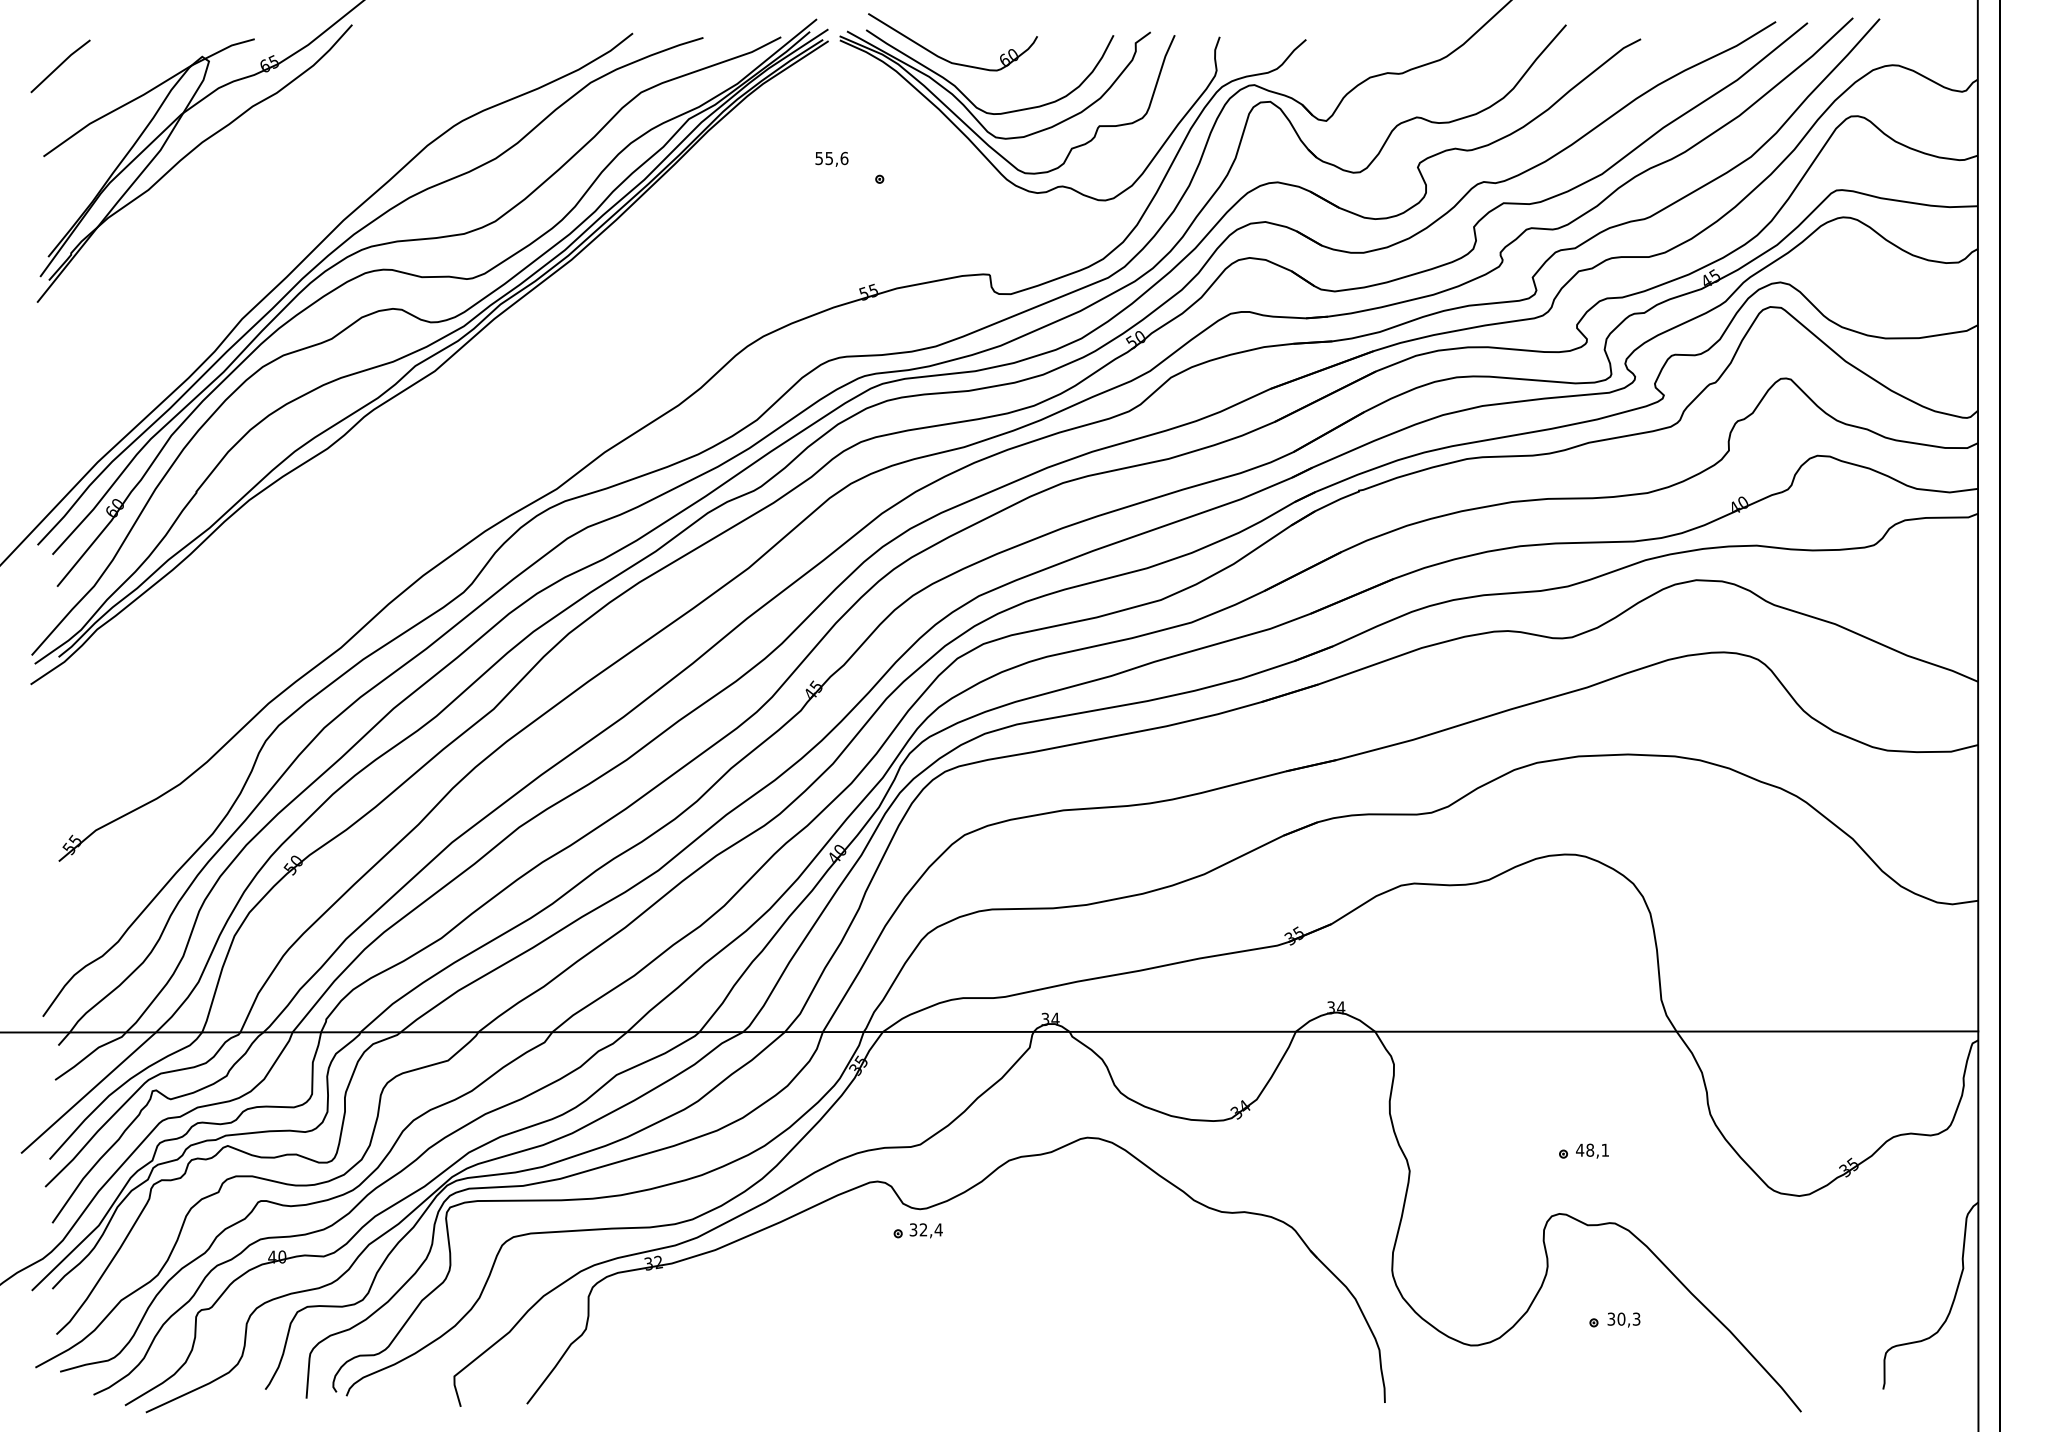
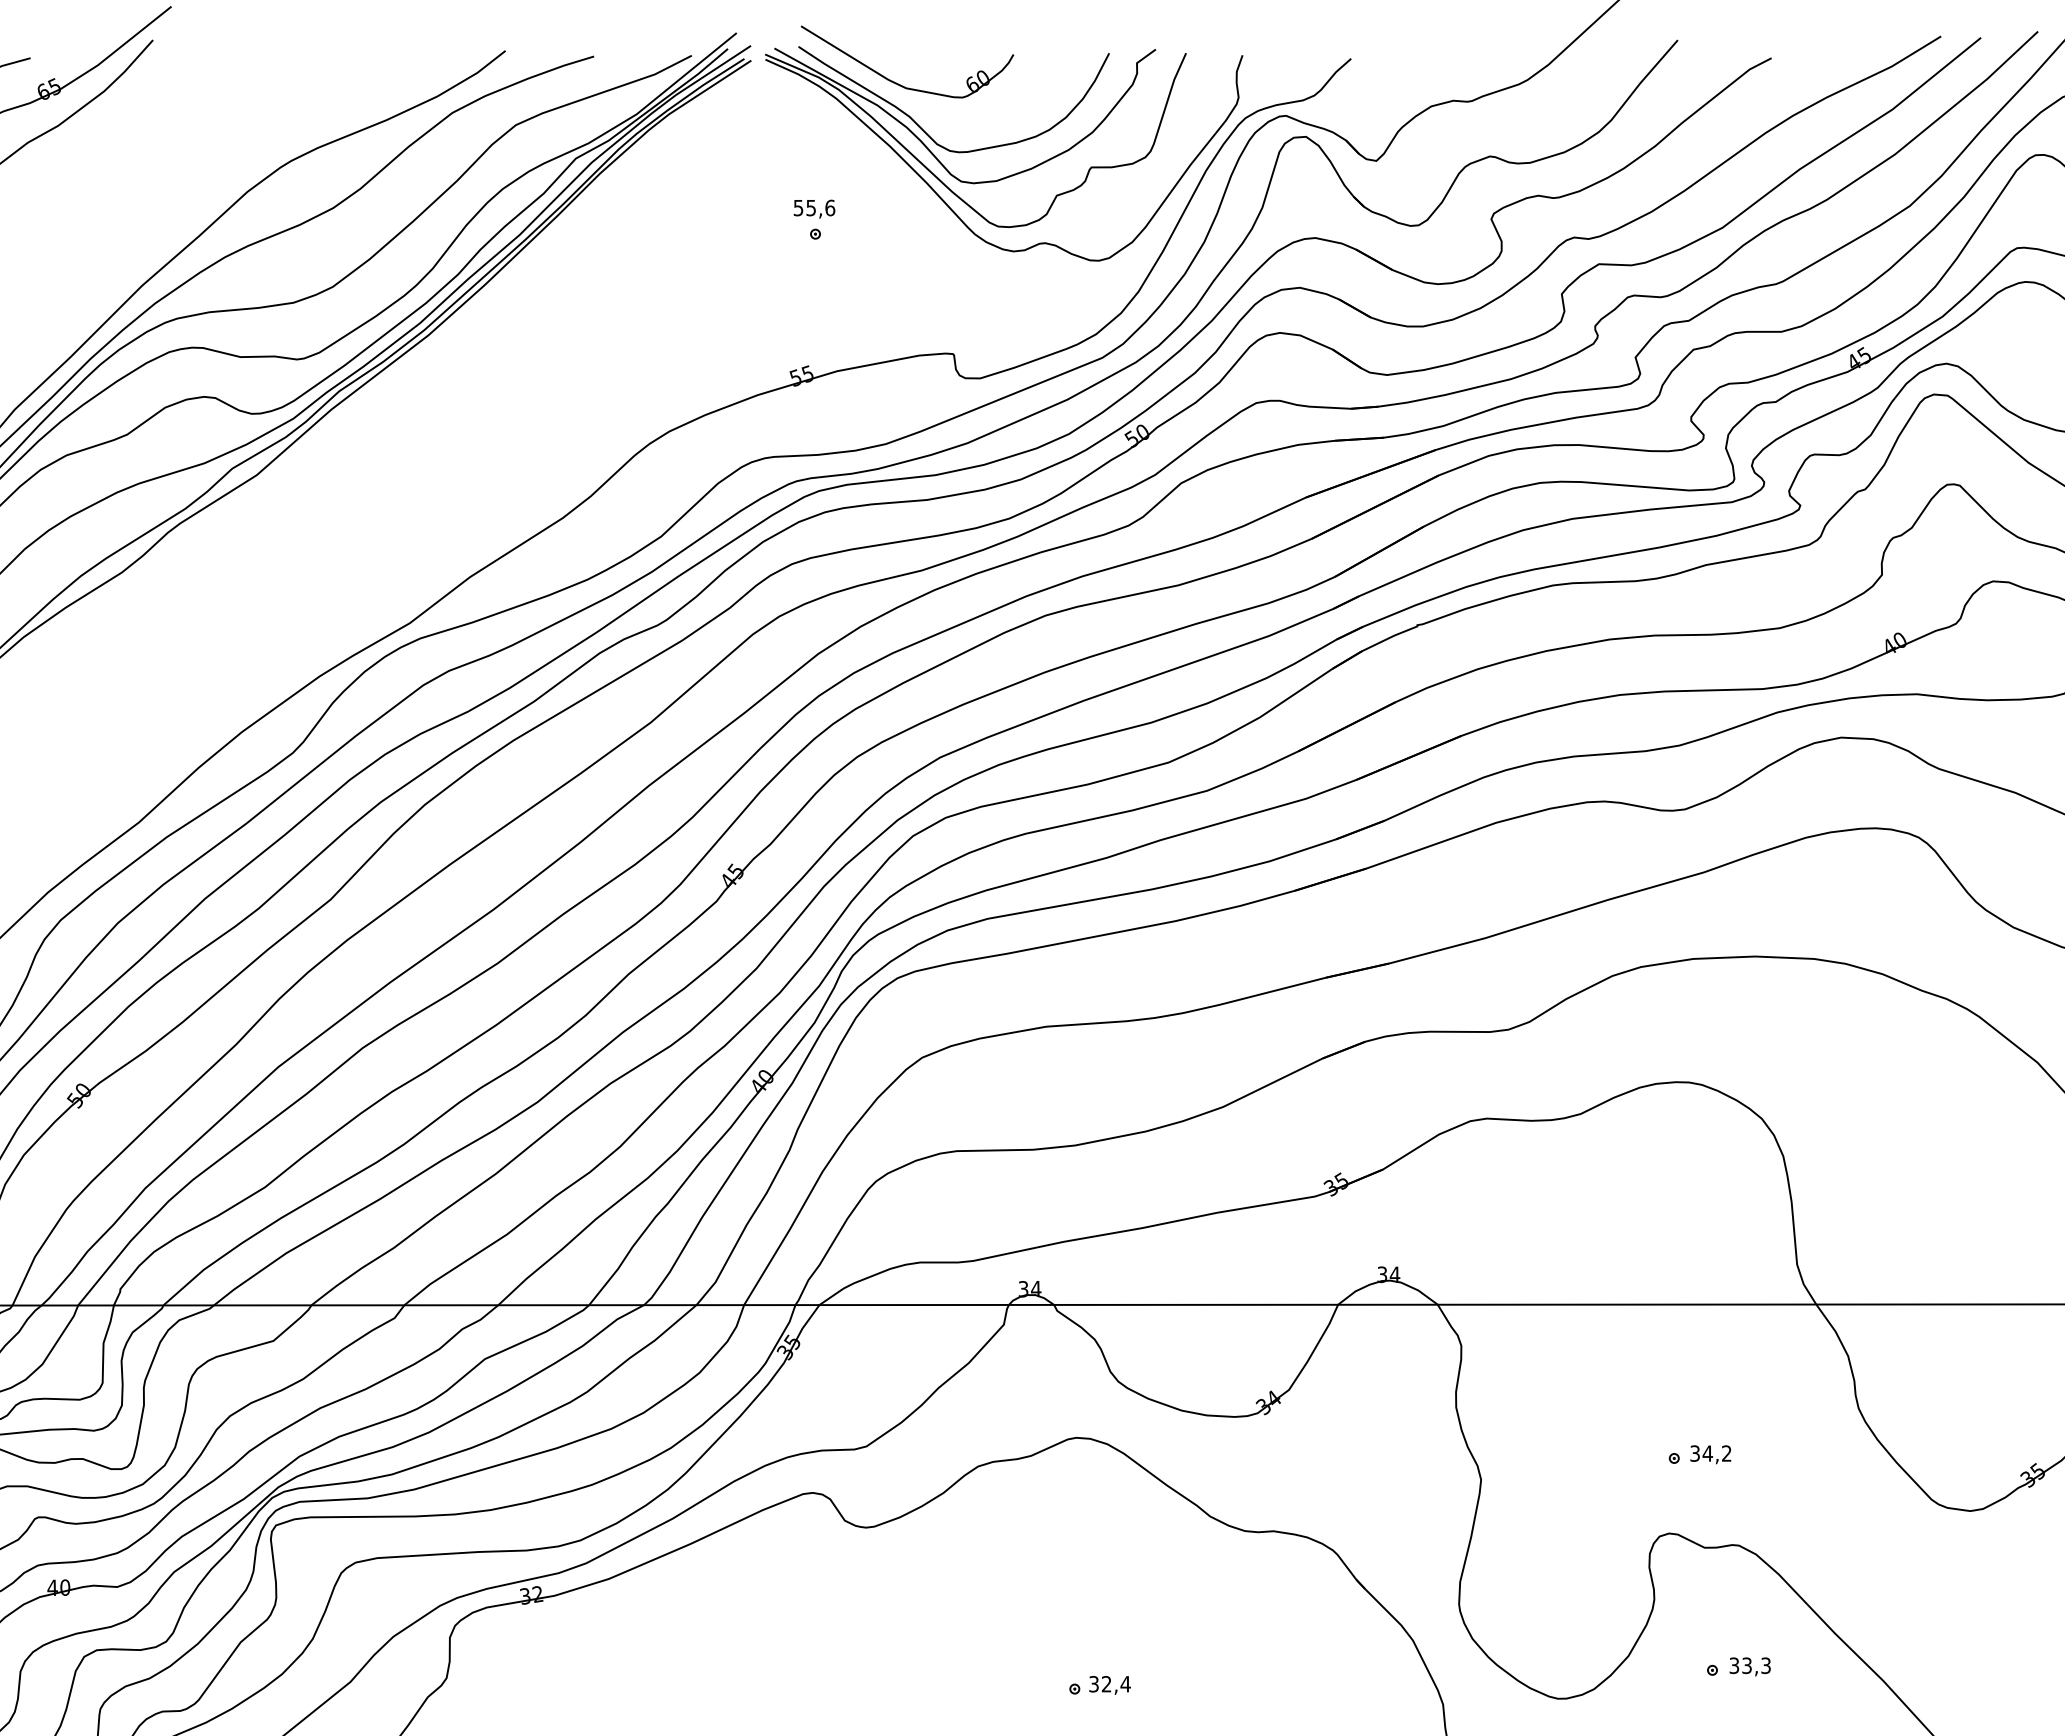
text: (831, 158) -> (813, 208), moved
text: (1592, 1149) -> (1710, 1452), 48,1 -> 34,2
part: (917, 1230) -> (1099, 1684), moved
text: (1621, 1318) -> (1747, 1664), 30,3 -> 33,3

